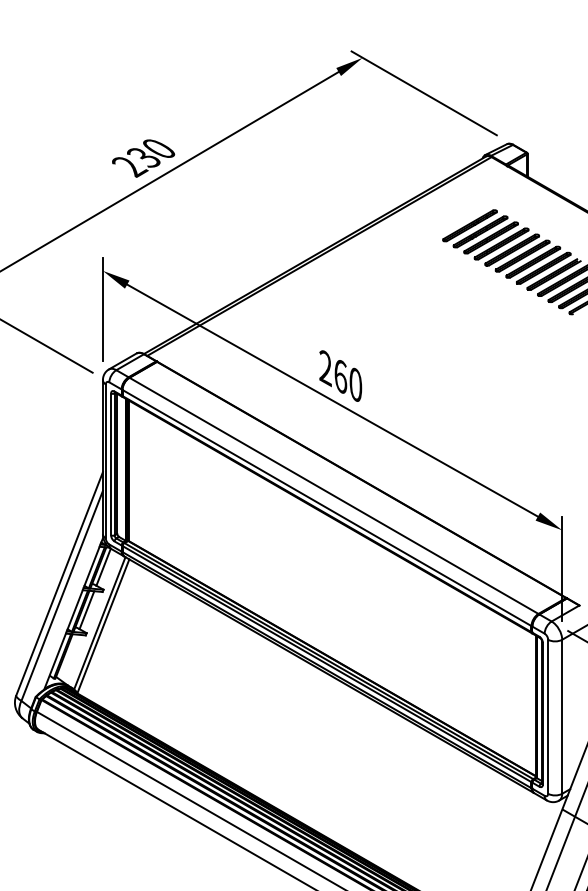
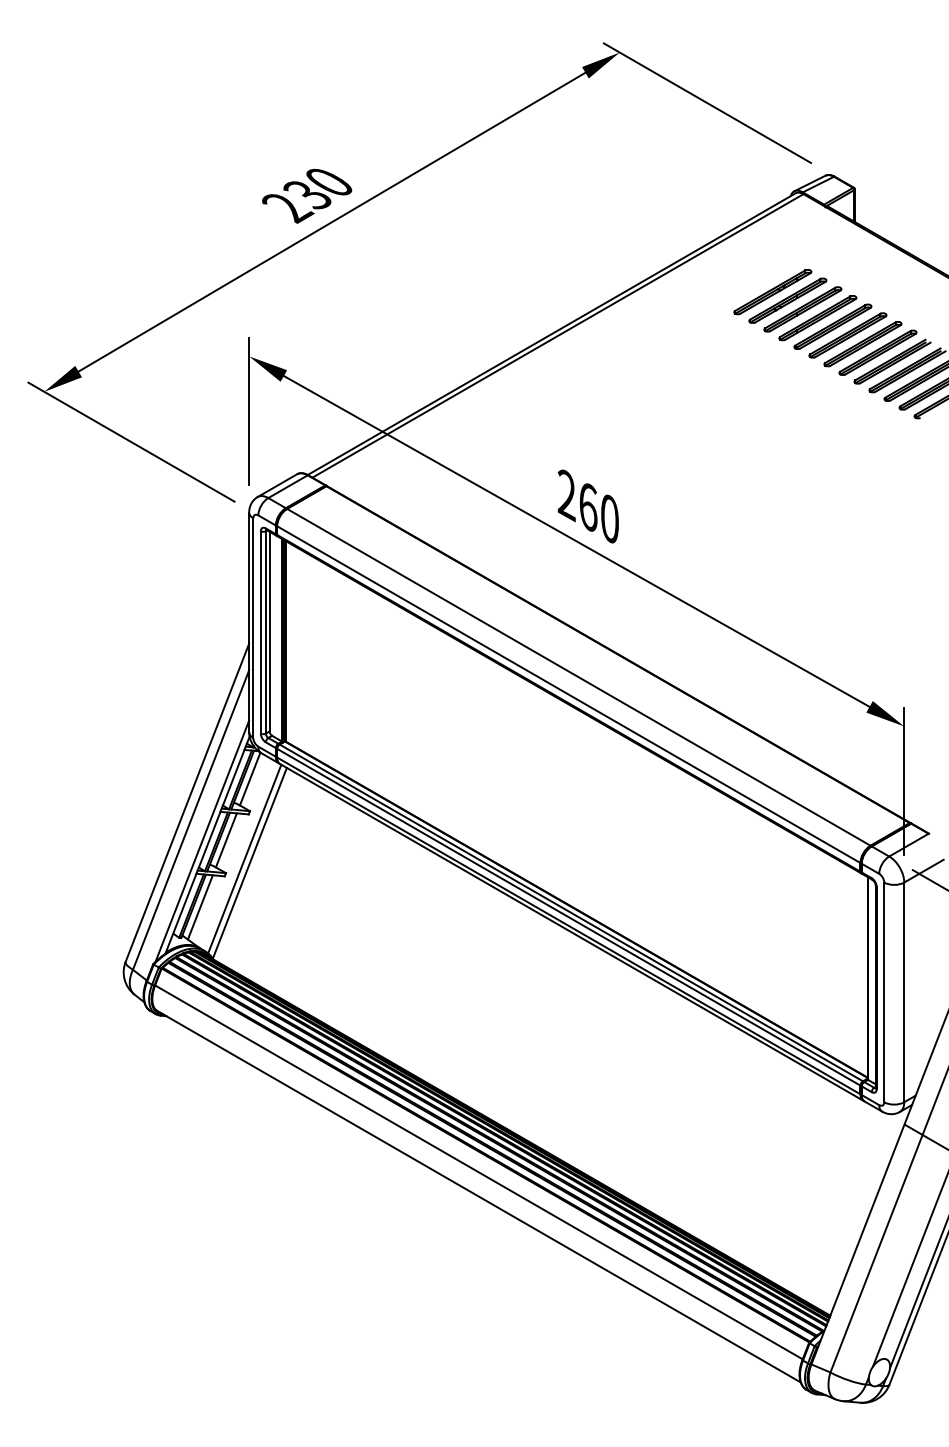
line: (70, 610) -> (202, 840), added
line: (68, 657) -> (199, 907), added

